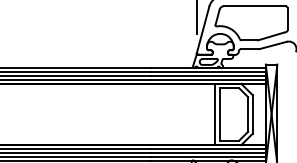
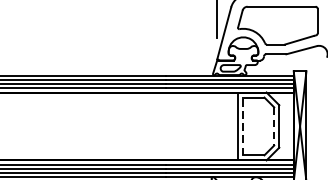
line: (219, 113) -> (242, 125), solid -> dashed
line: (248, 114) -> (274, 126), solid -> dashed

